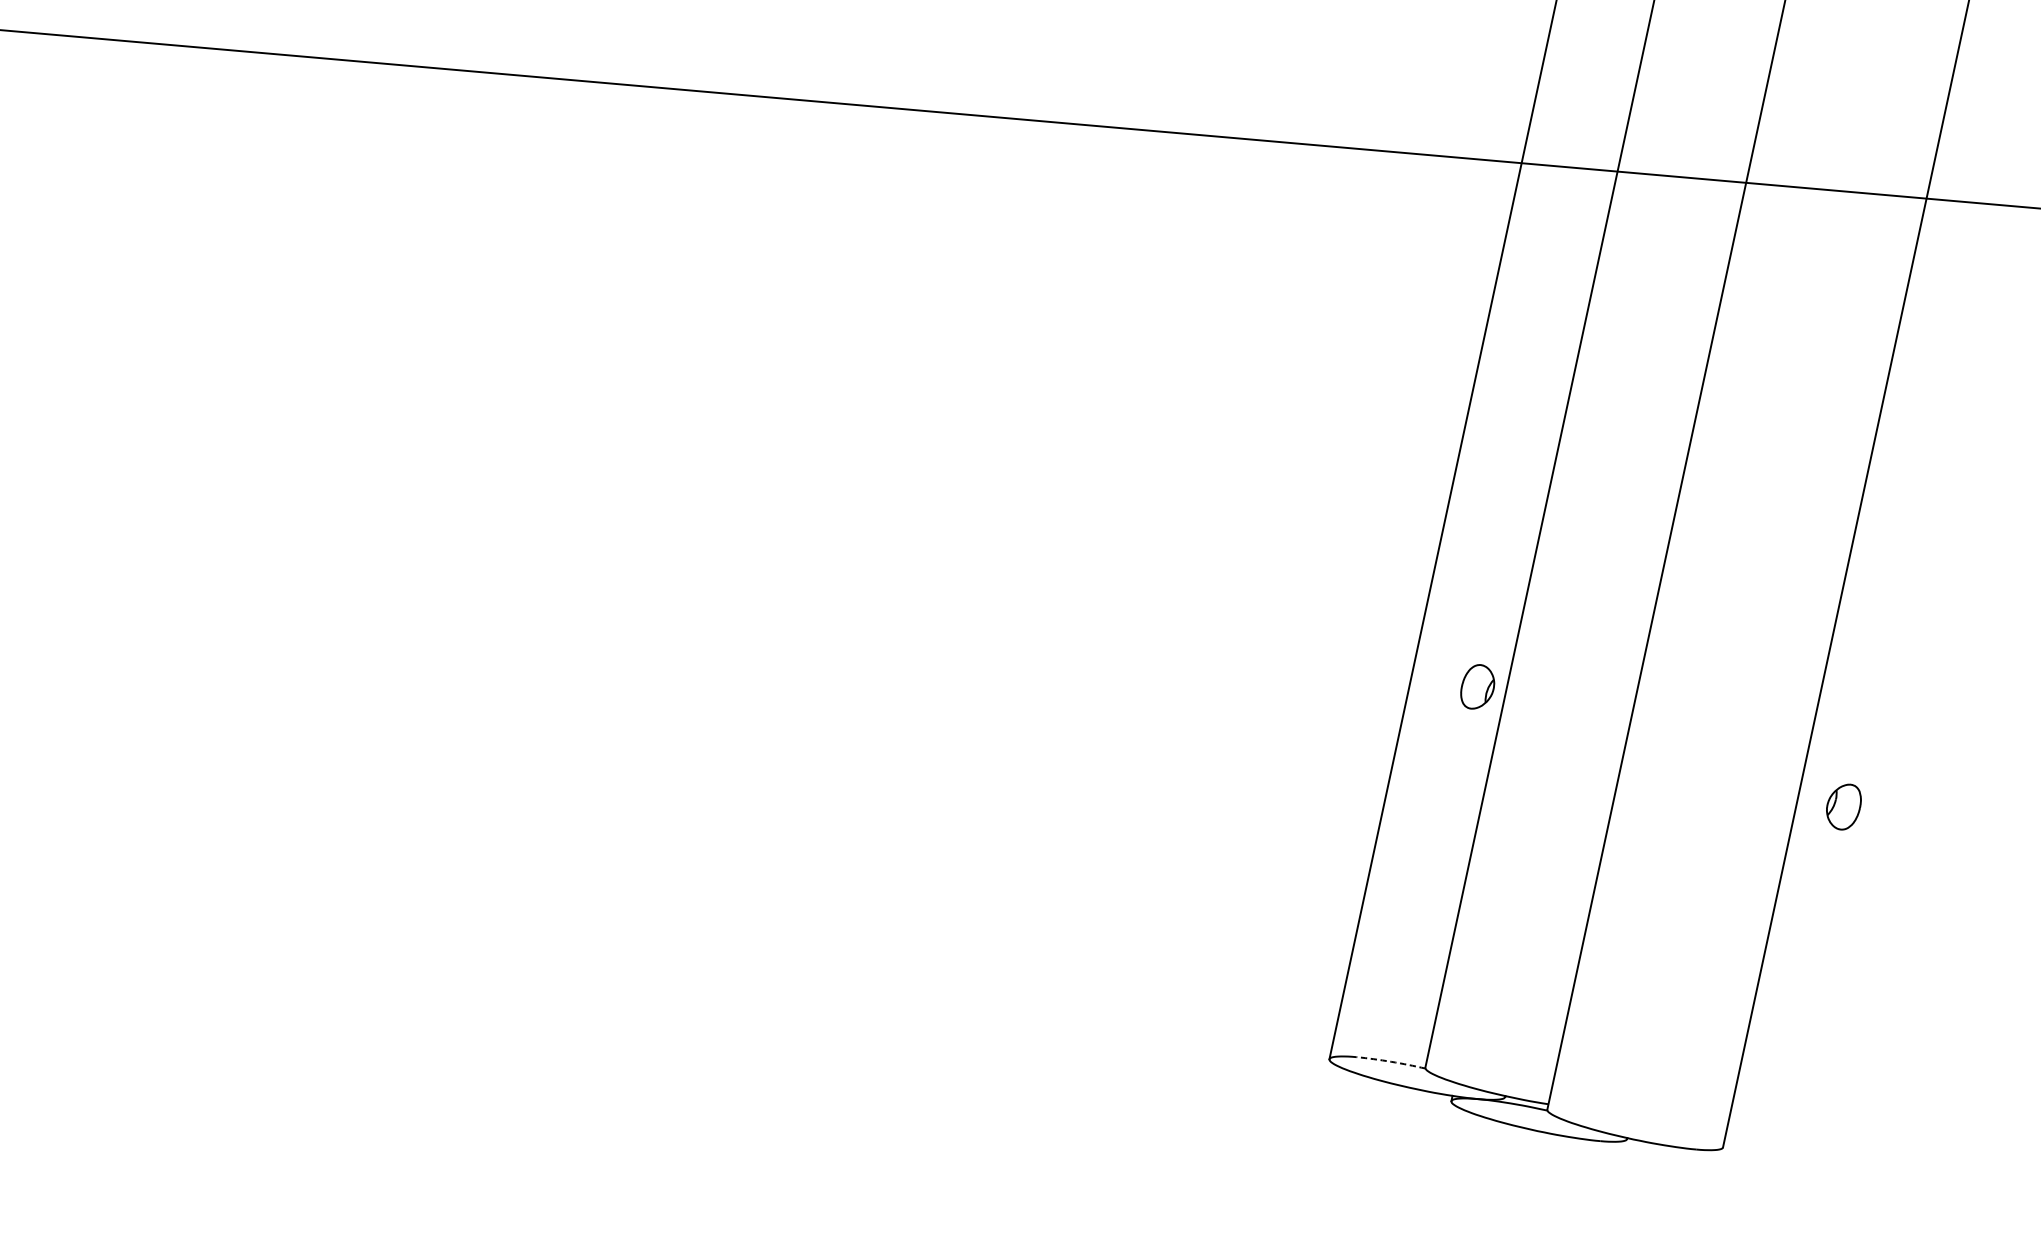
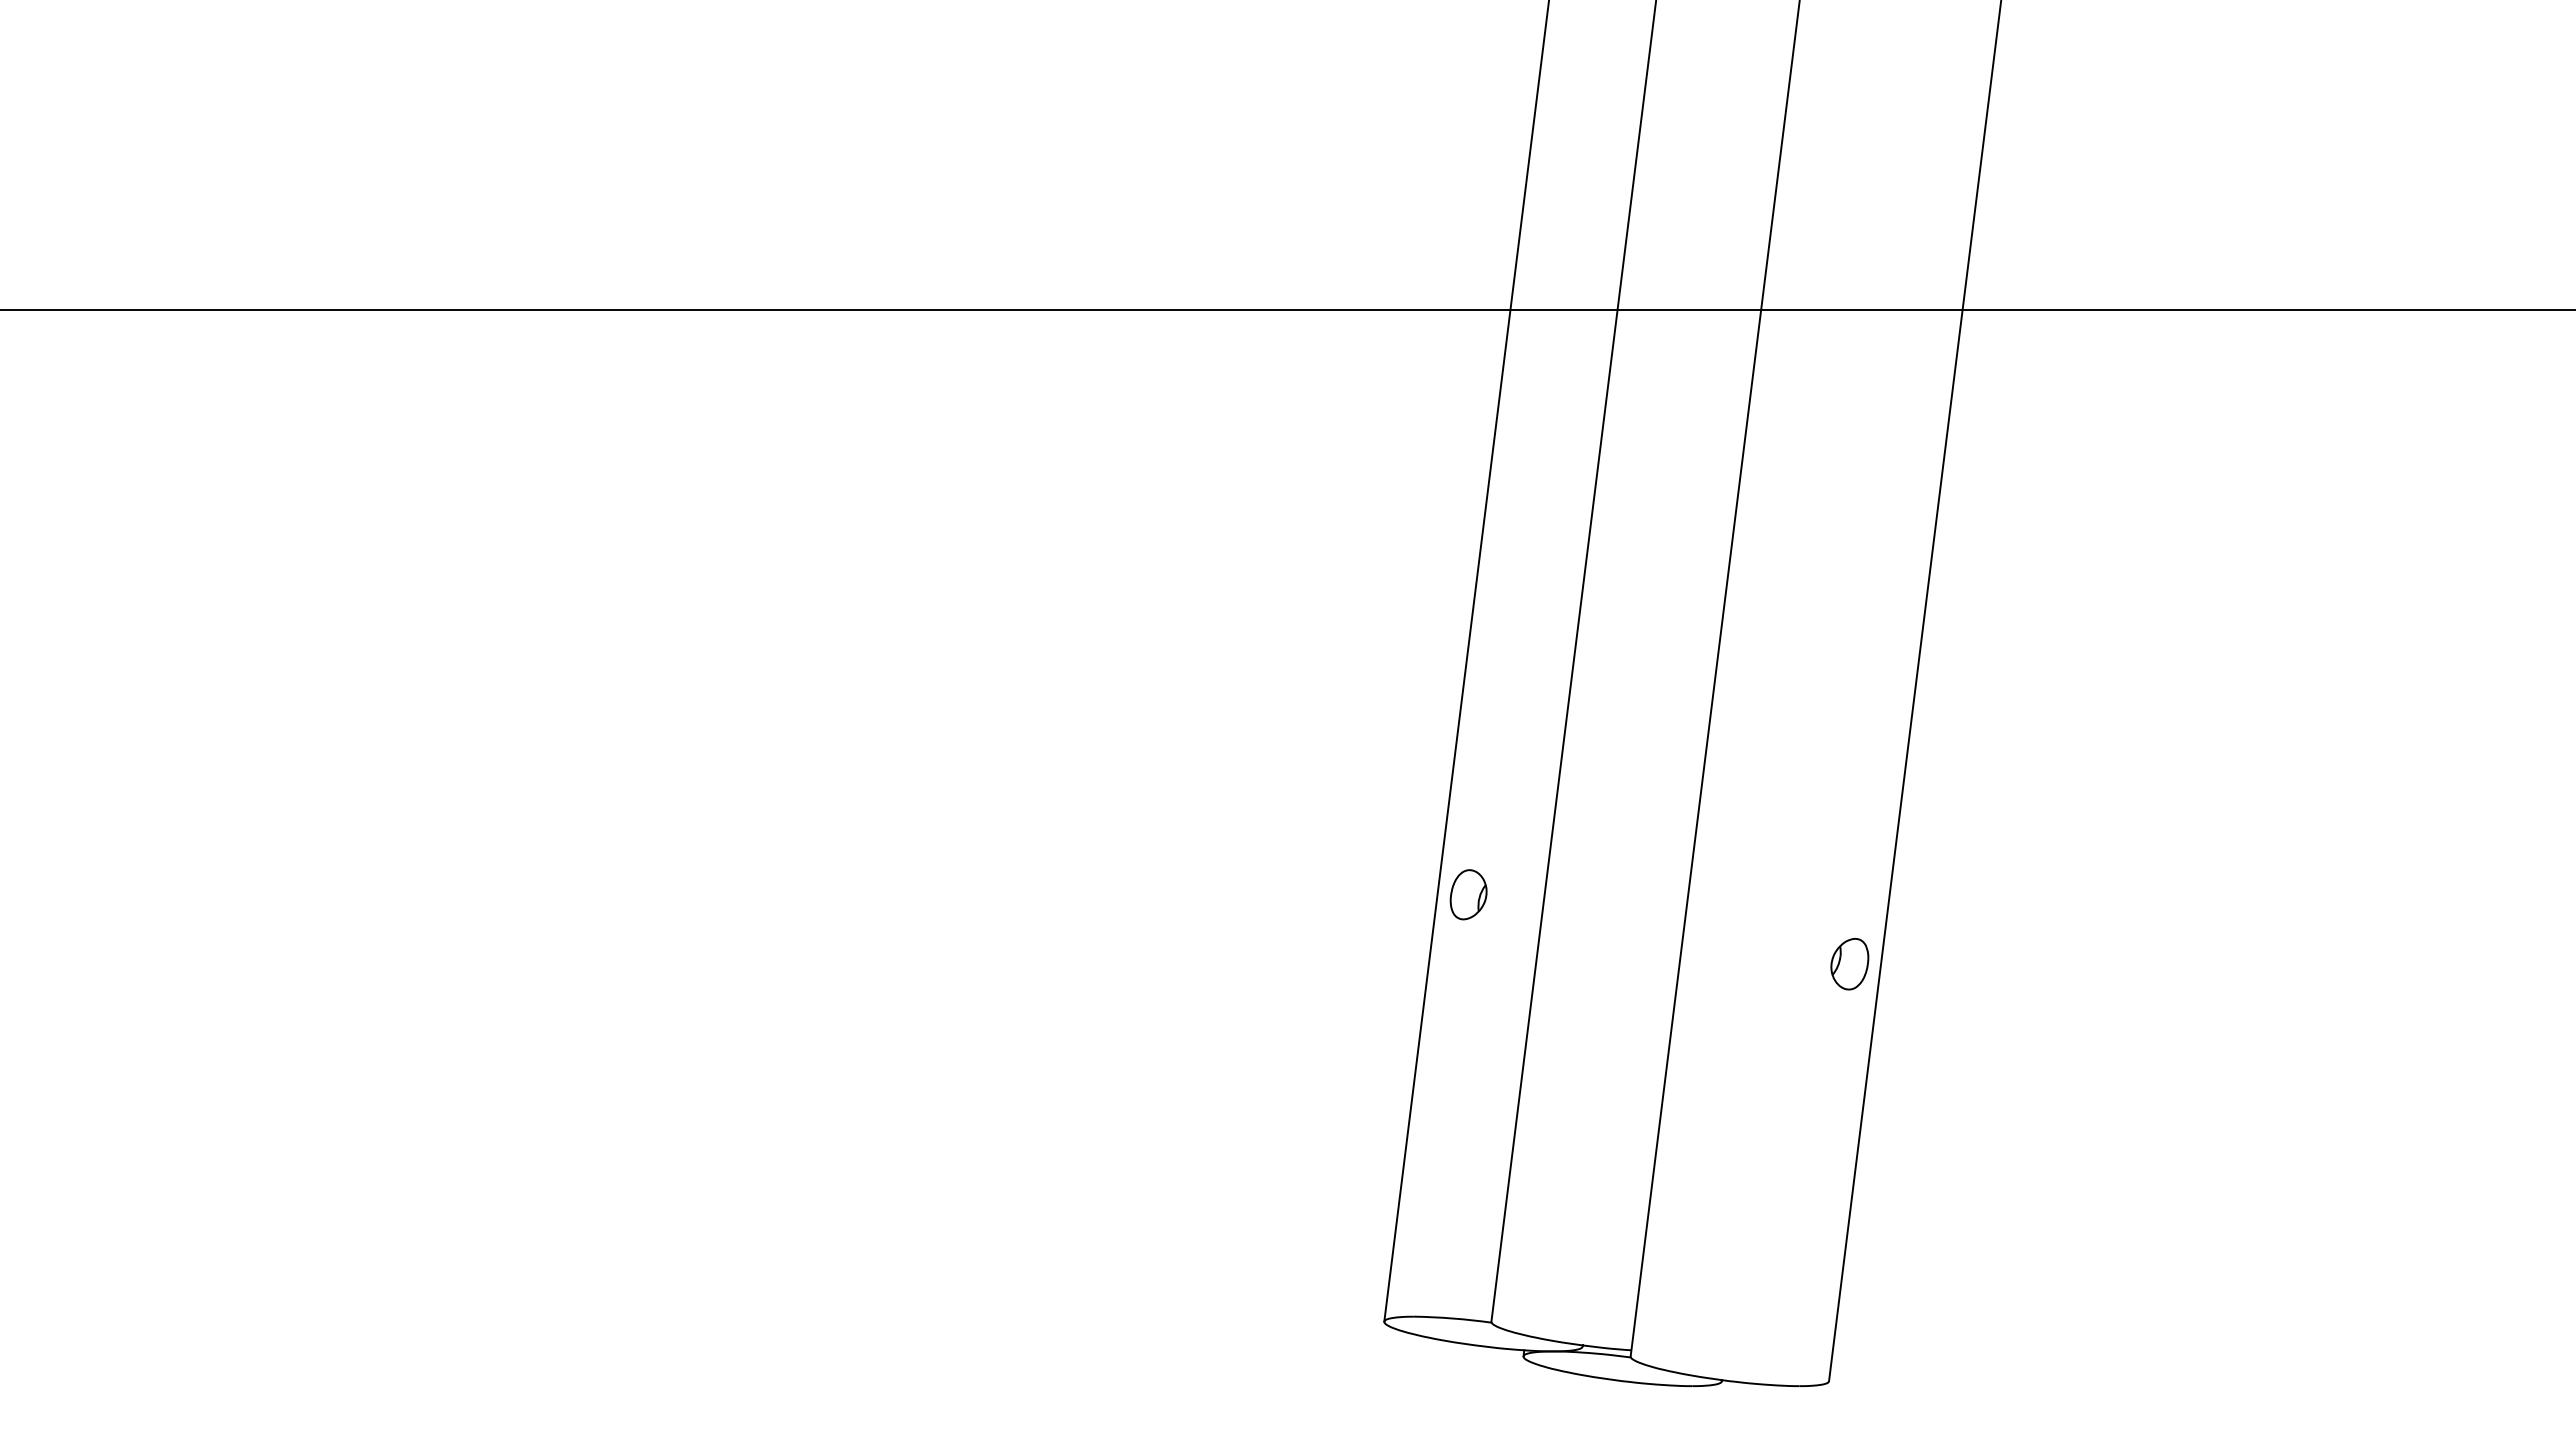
part: (1477, 686) -> (1468, 894), moved
part: (1843, 806) -> (1849, 963), moved
arc: (1390, 1061) -> (1452, 1318), dashed -> solid

